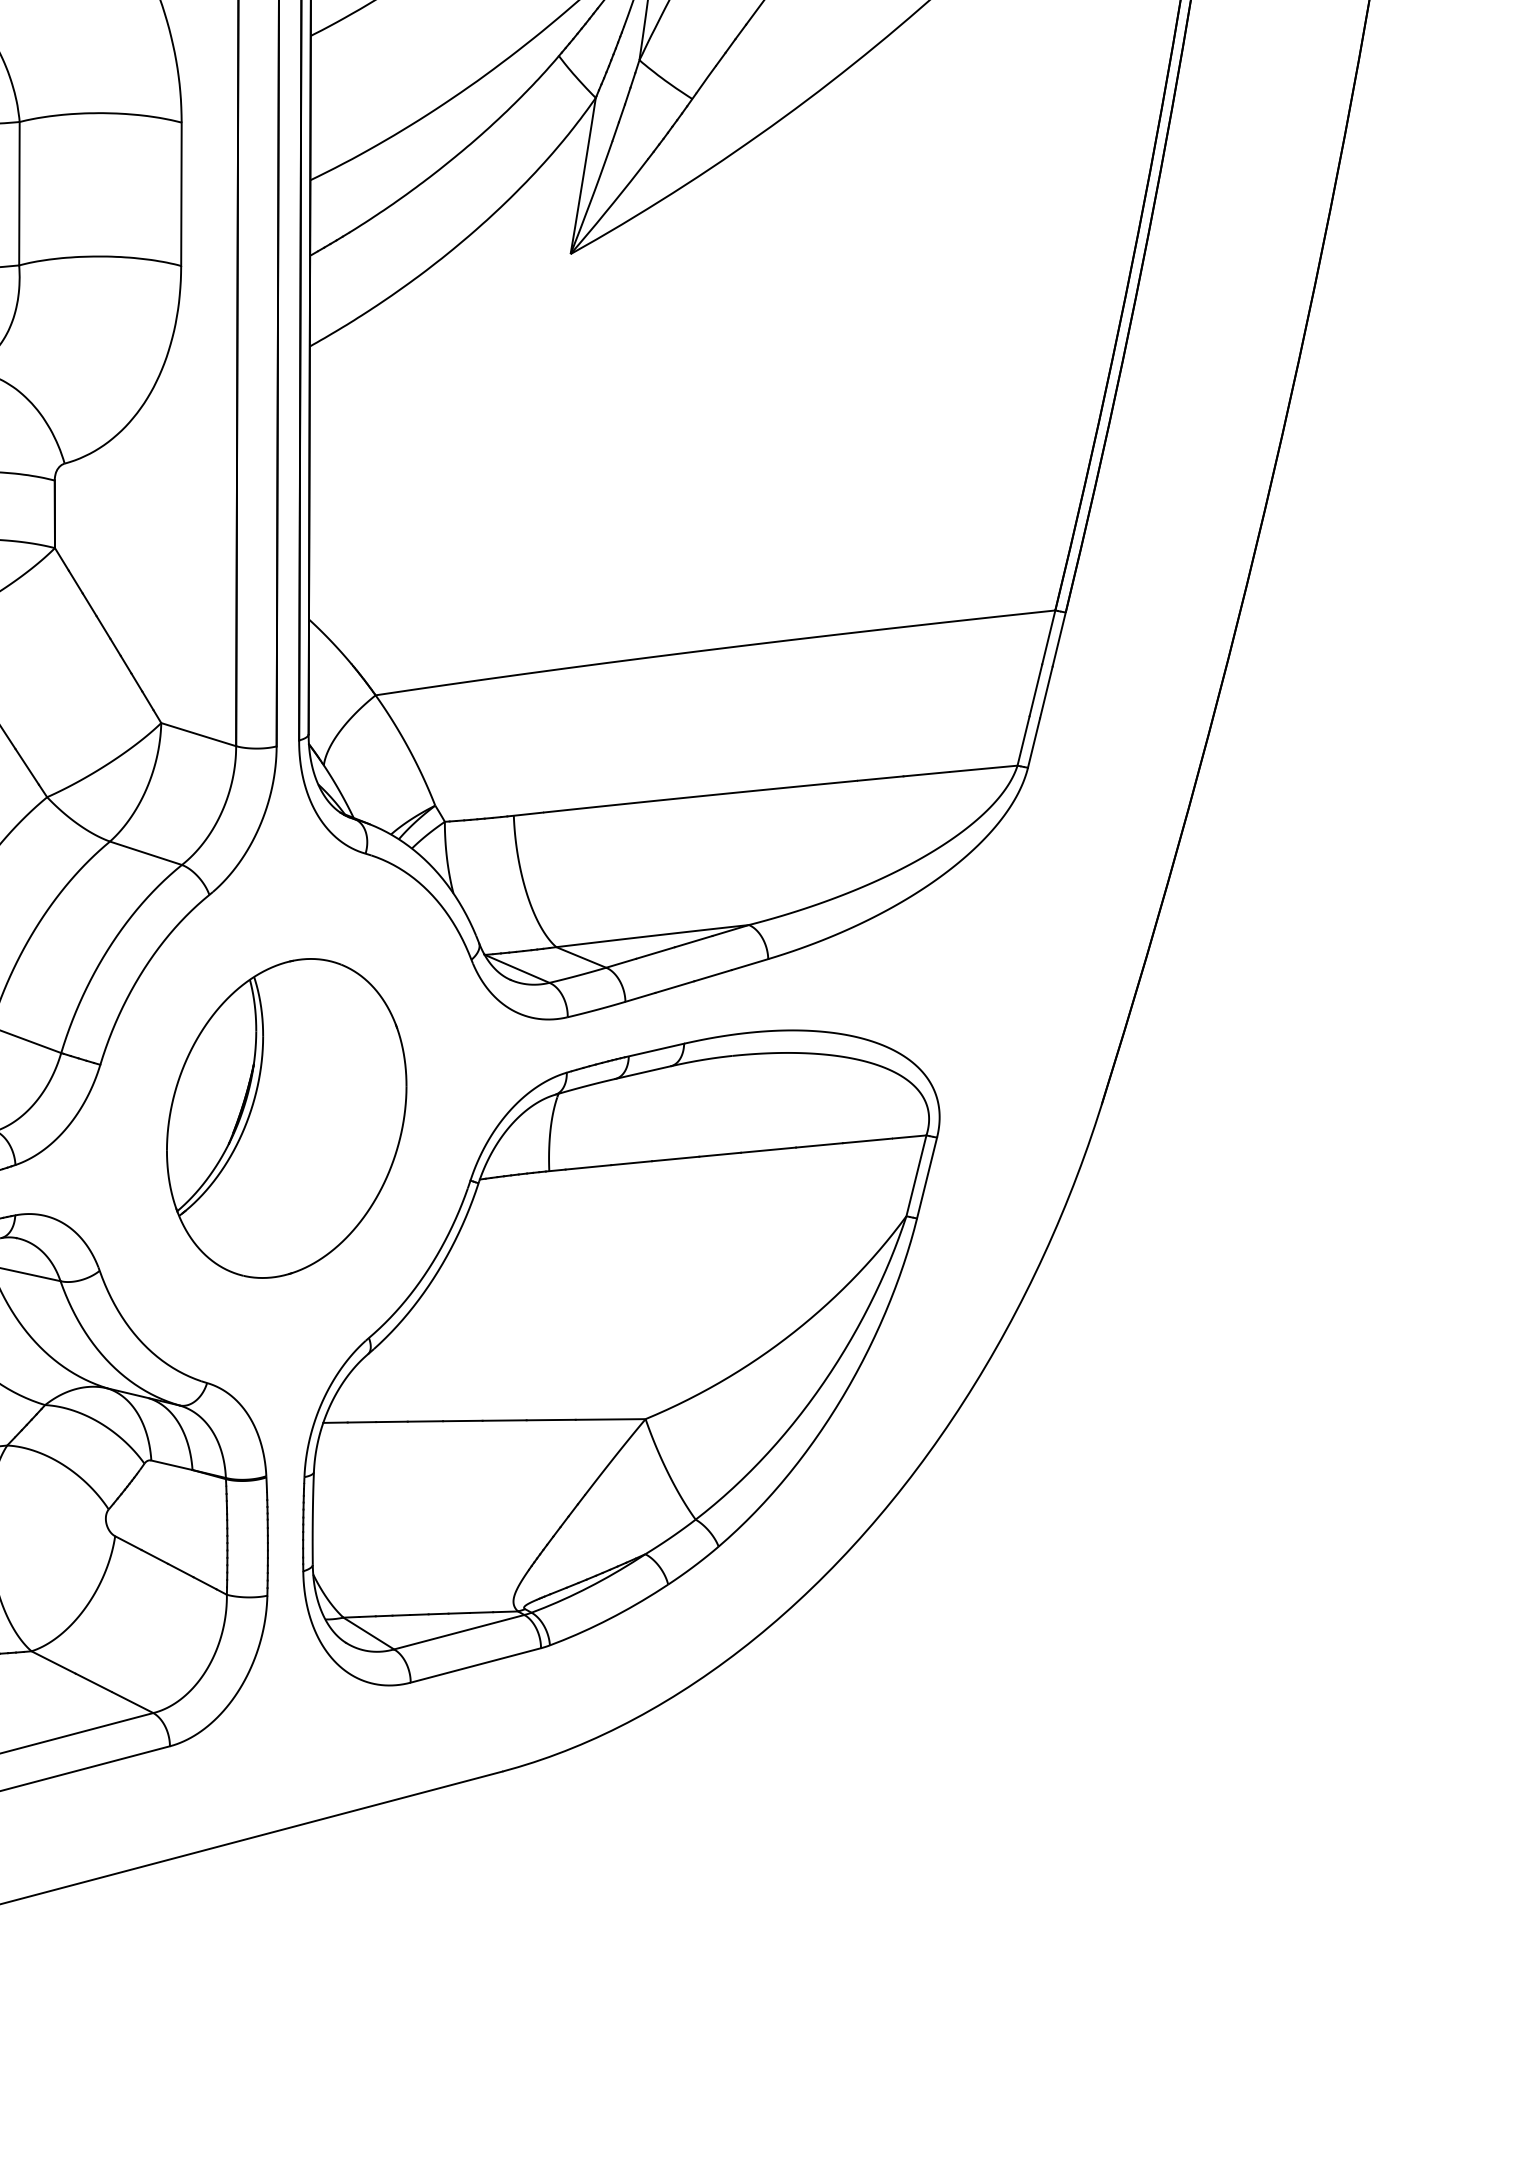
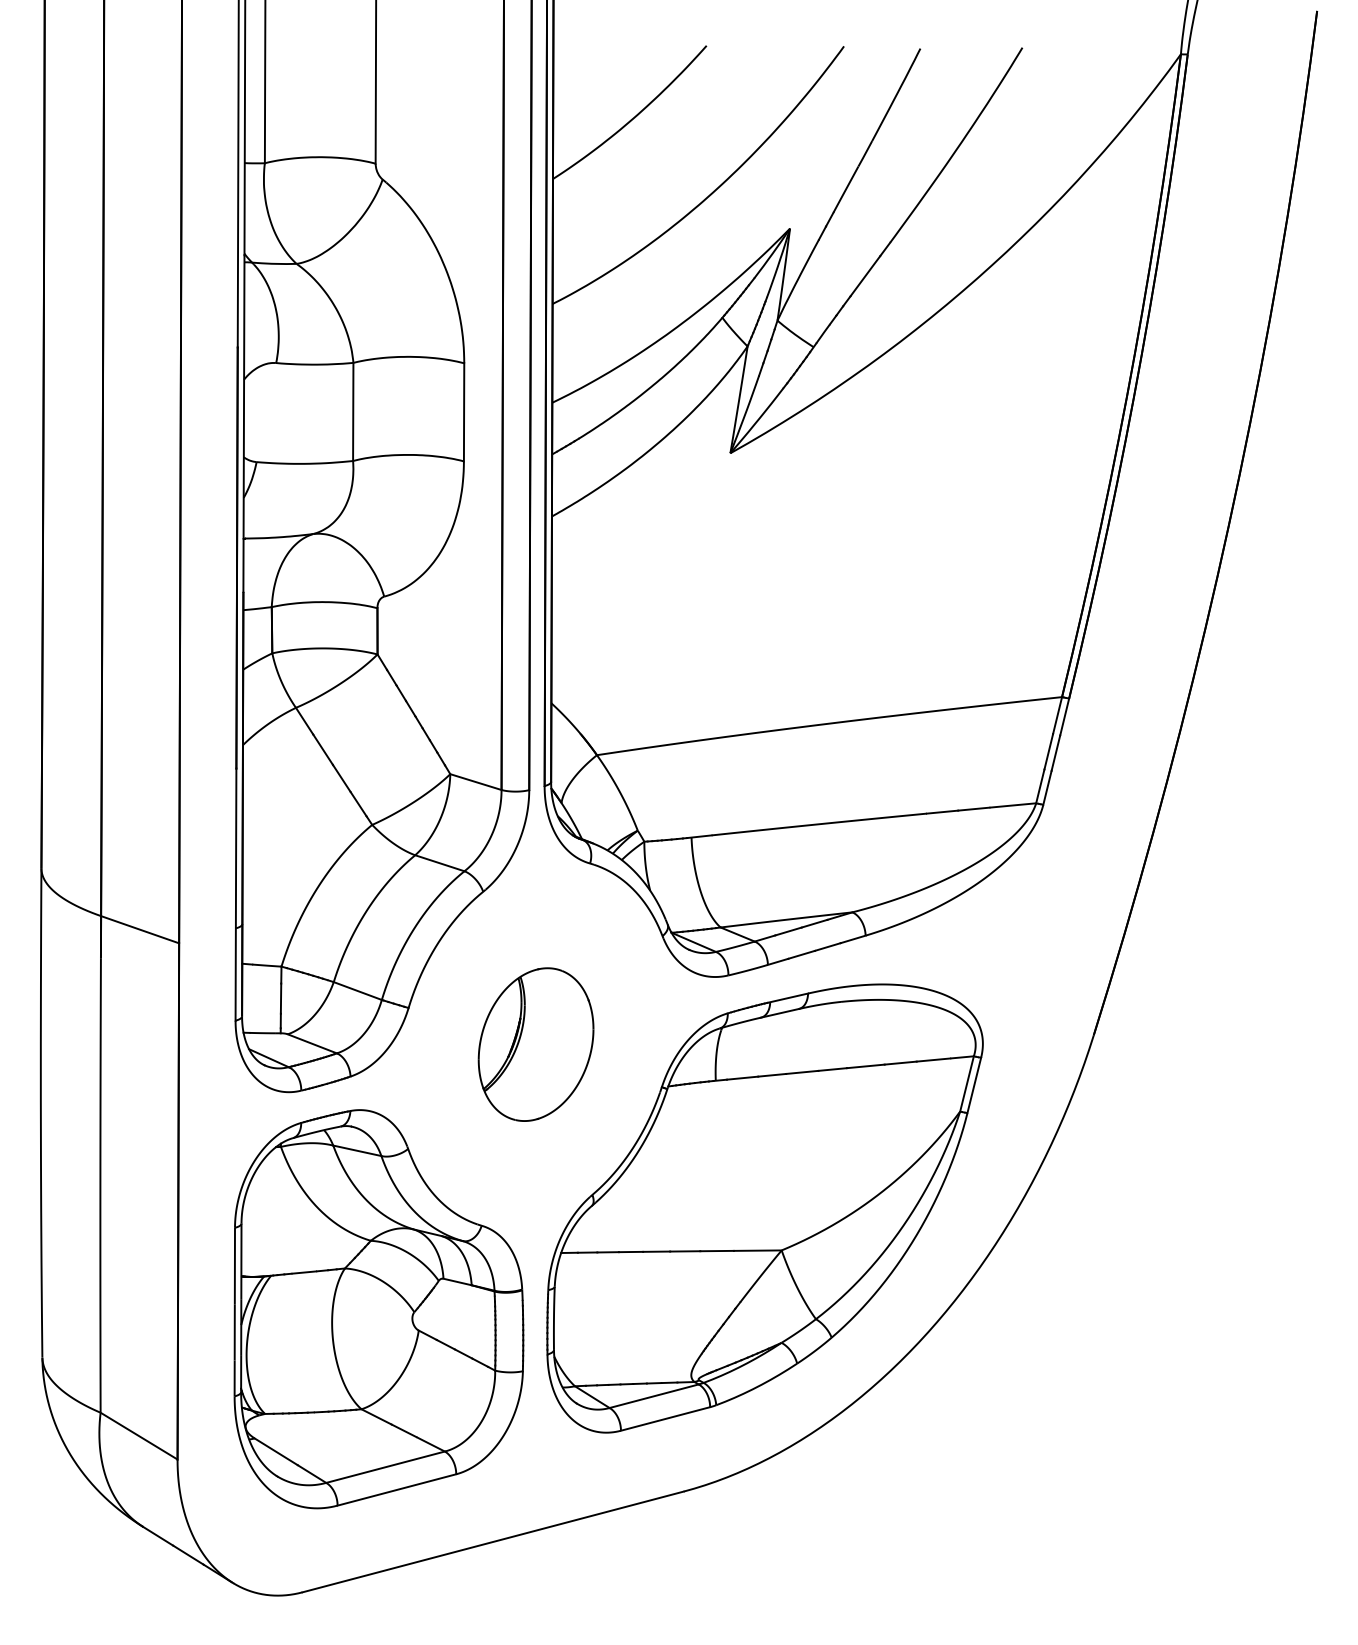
part: (285, 1118) -> (535, 1044), size x0.7

